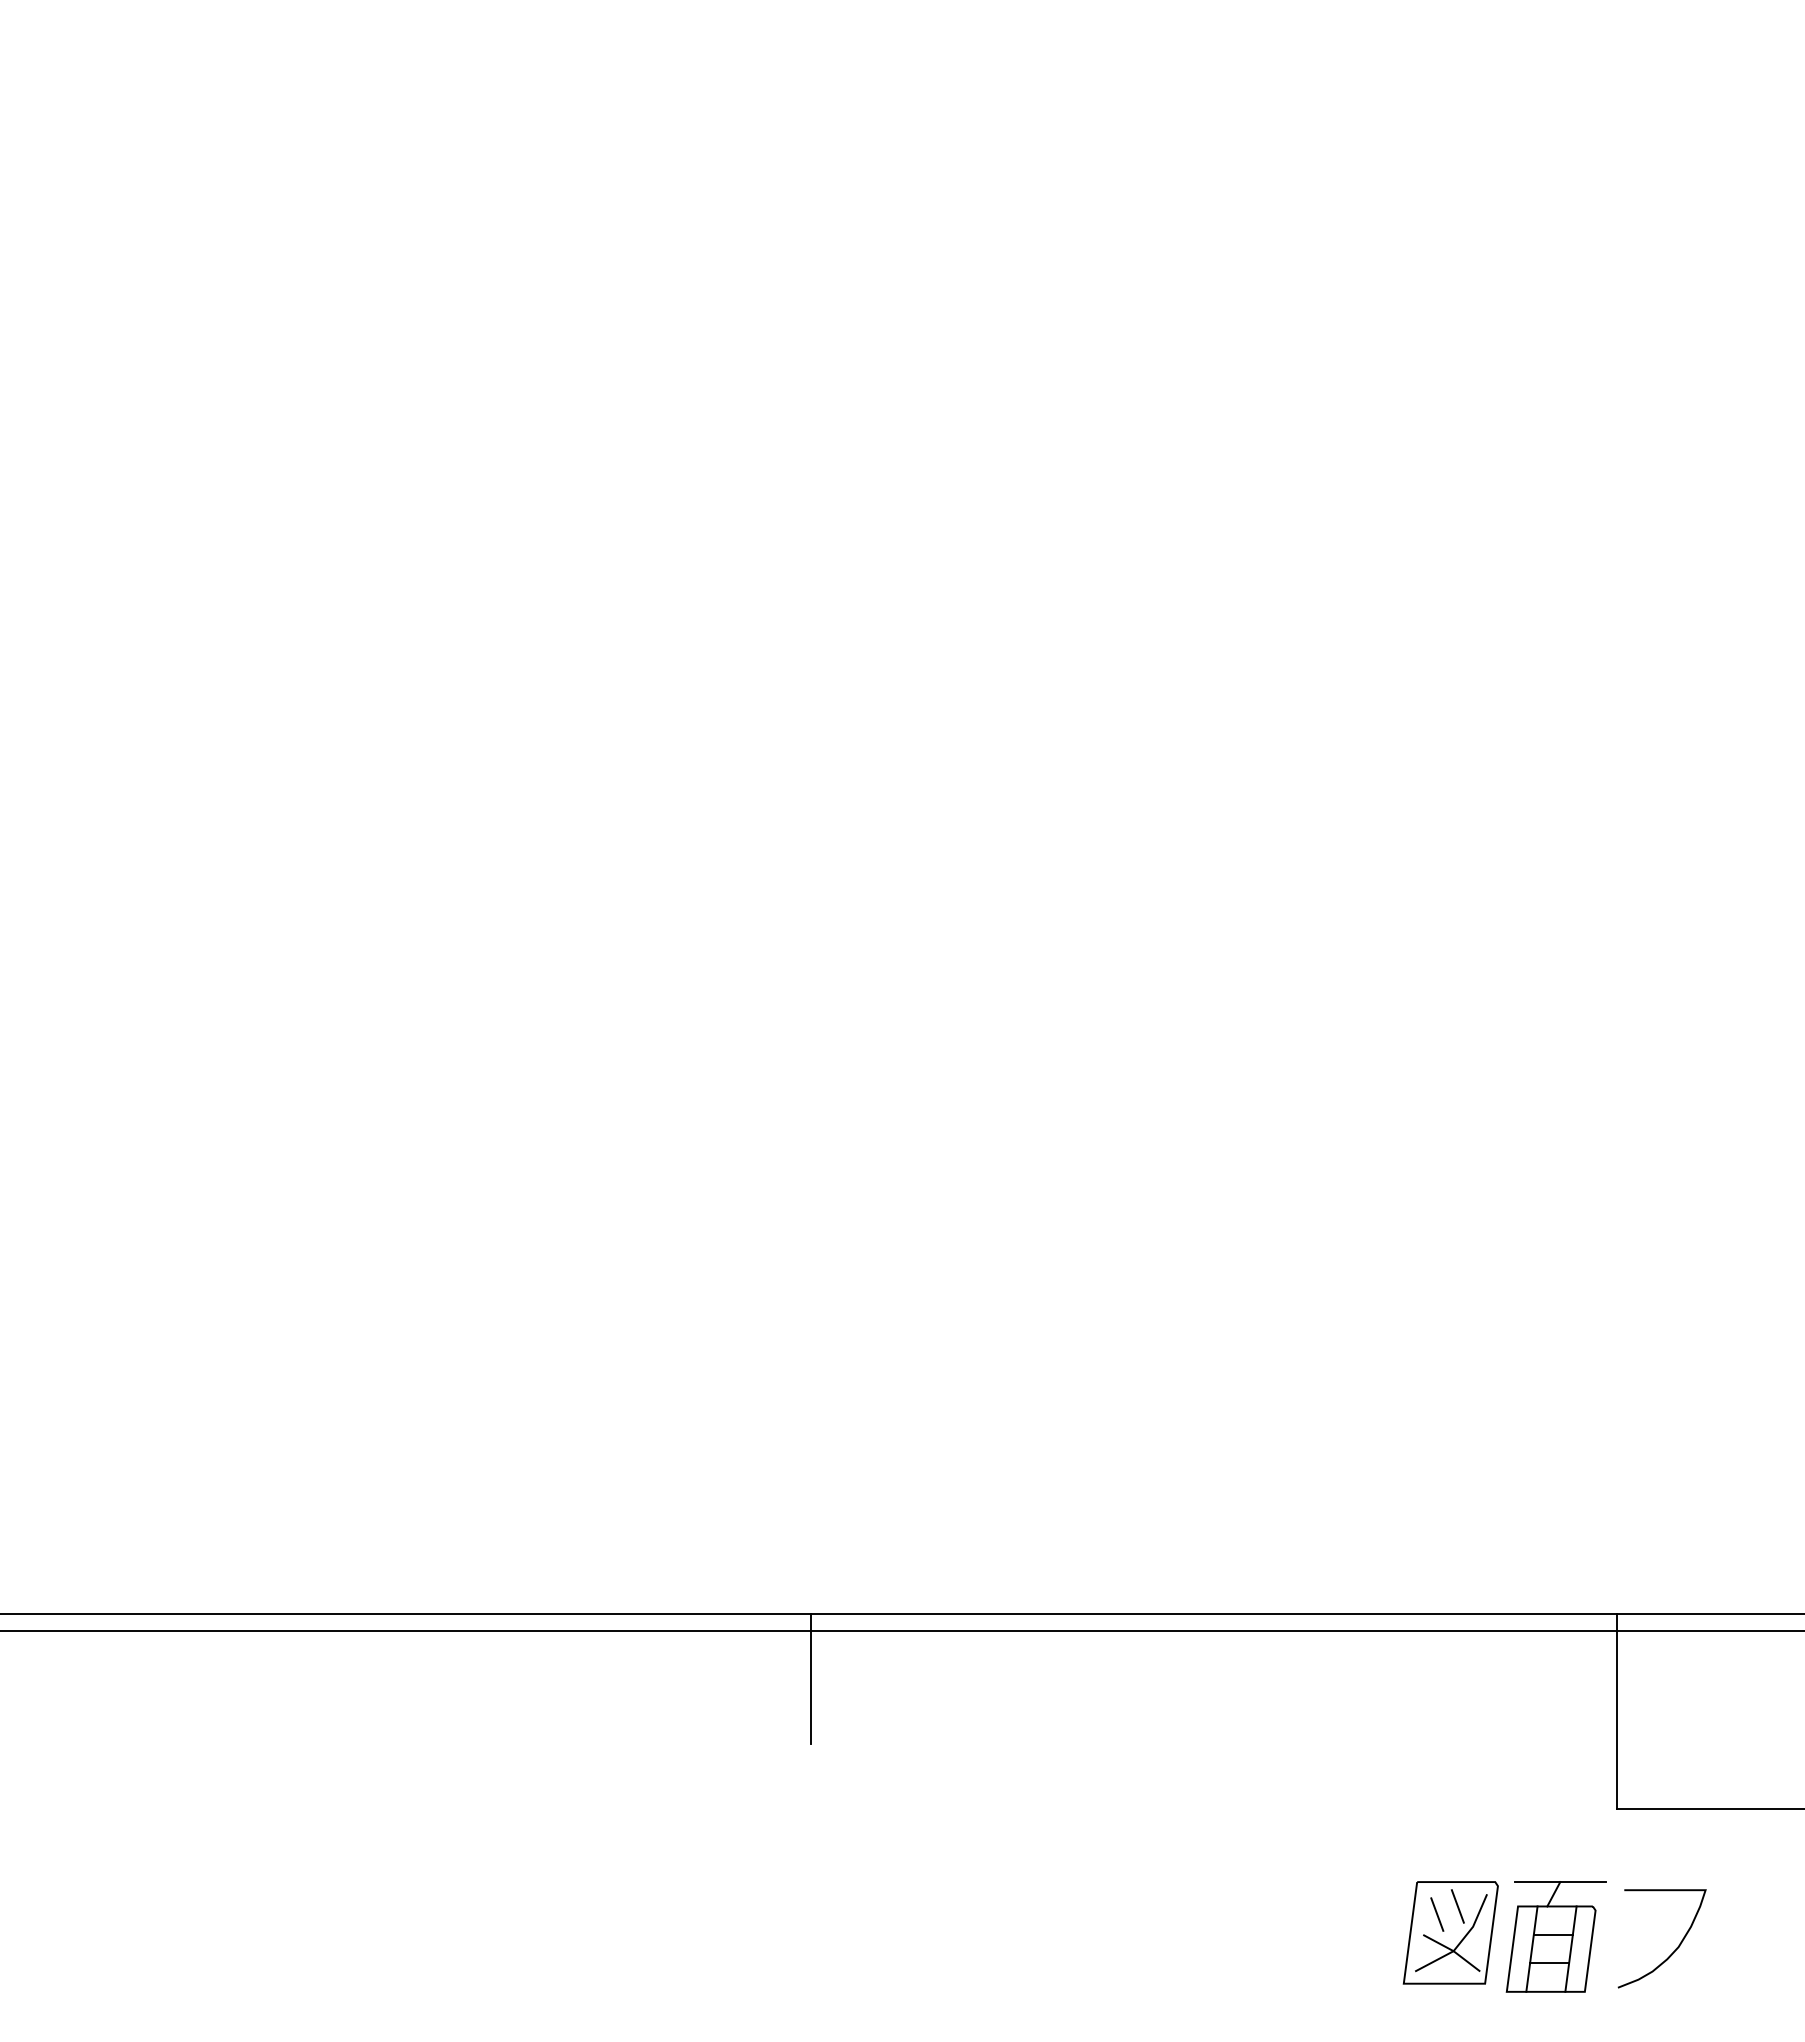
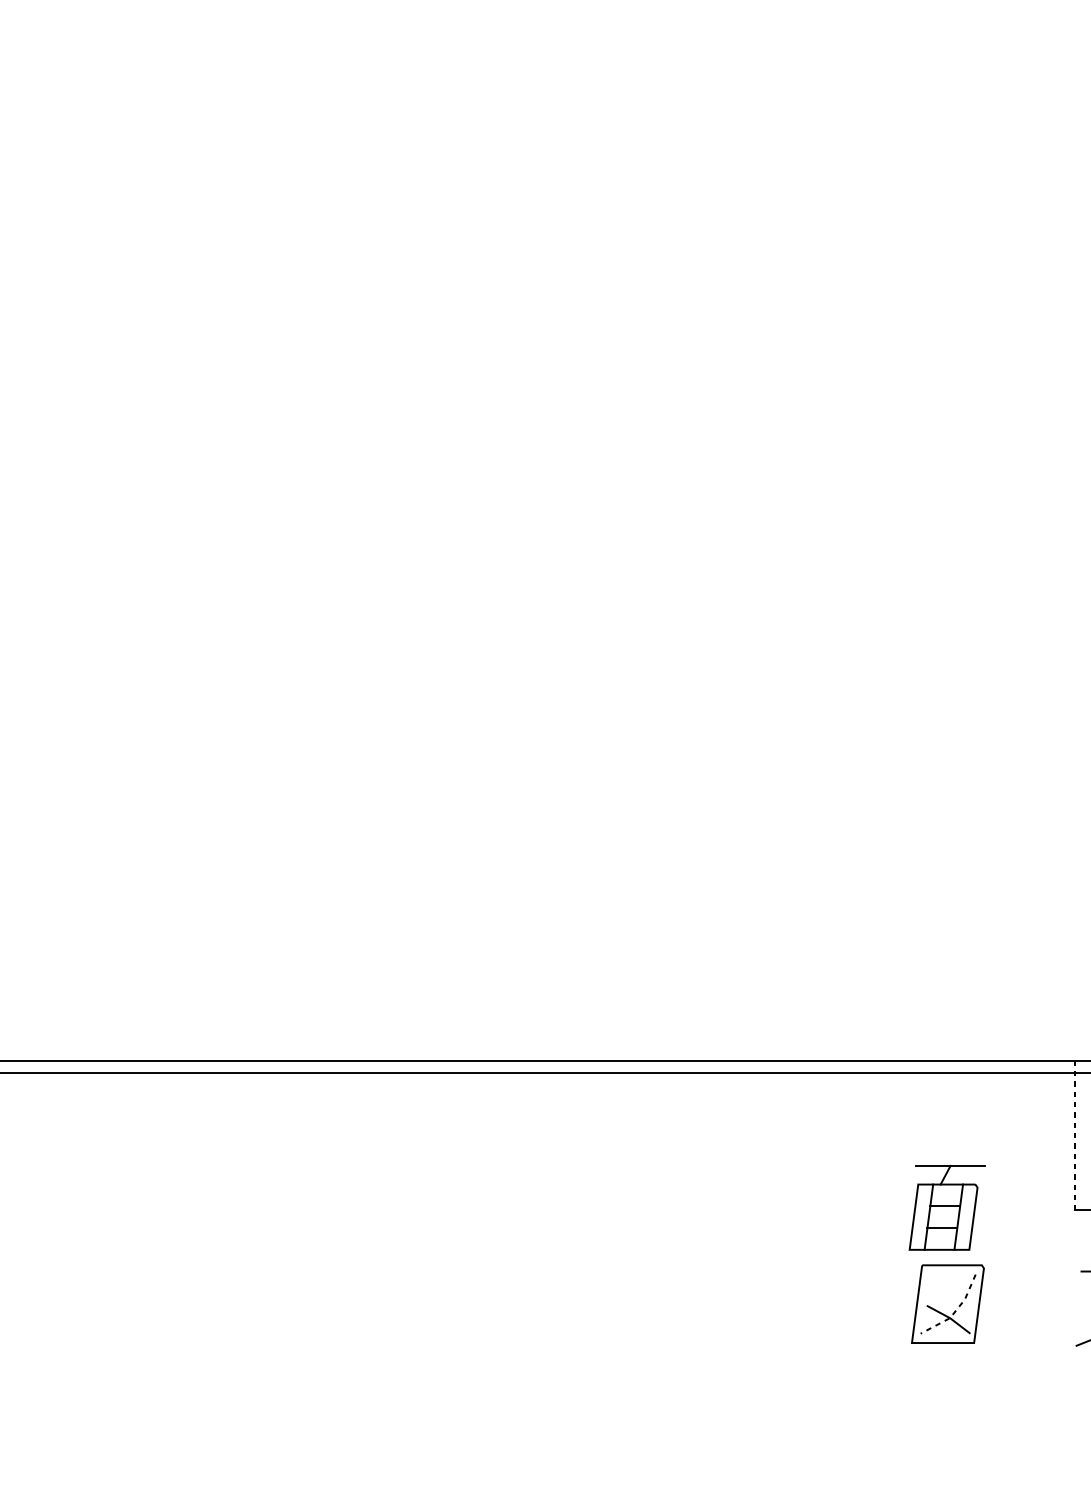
line: (811, 1679) -> (459, 1110), removed
line: (1616, 1711) -> (1074, 1134), solid -> dashed
line: (1457, 1906) -> (953, 1283), removed
line: (1437, 1914) -> (937, 1290), removed
part: (1555, 1936) -> (946, 1207), moved
line: (1460, 1942) -> (955, 1311), solid -> dashed

